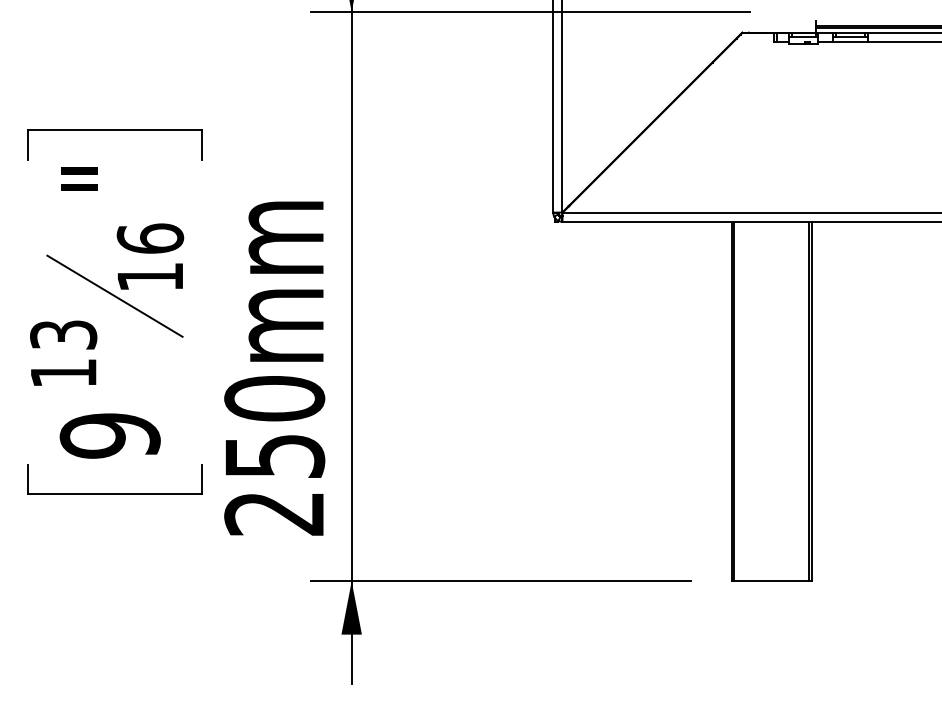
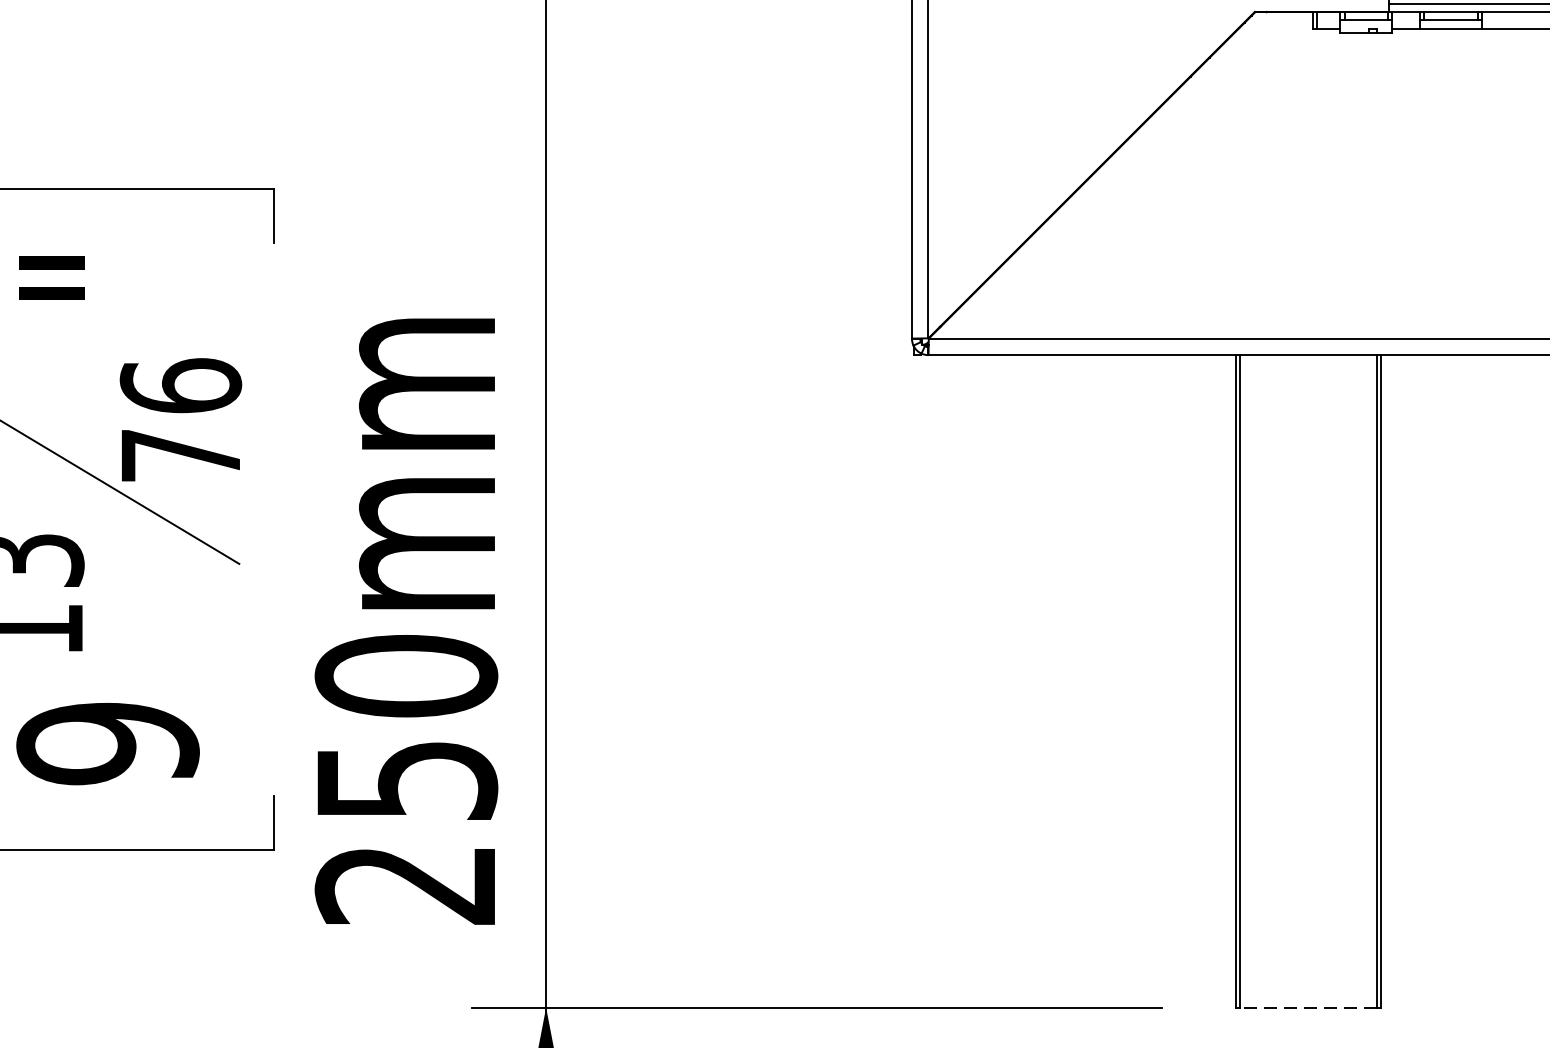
text: (149, 277) -> (179, 456), 16 -> 76
line: (771, 581) -> (1307, 1007), solid -> dashed

